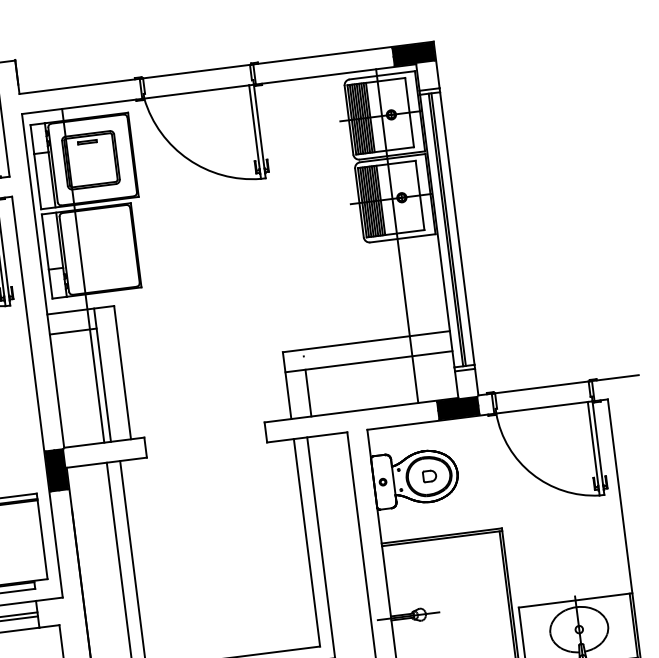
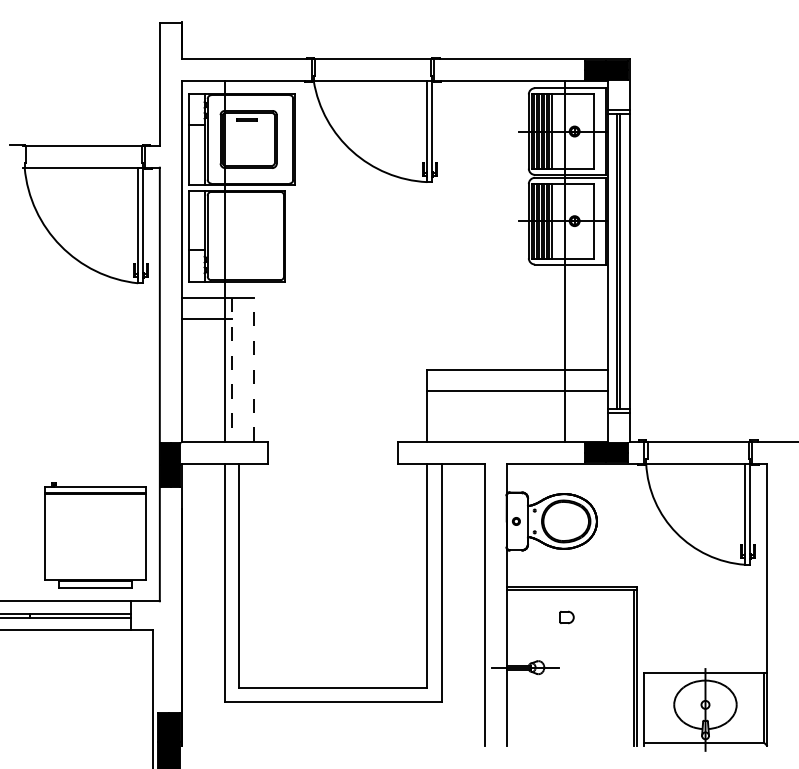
line: (122, 372) -> (253, 369), solid -> dashed
line: (102, 375) -> (232, 370), solid -> dashed
line: (308, 393) -> (448, 416), removed
part: (429, 476) -> (566, 617), moved

